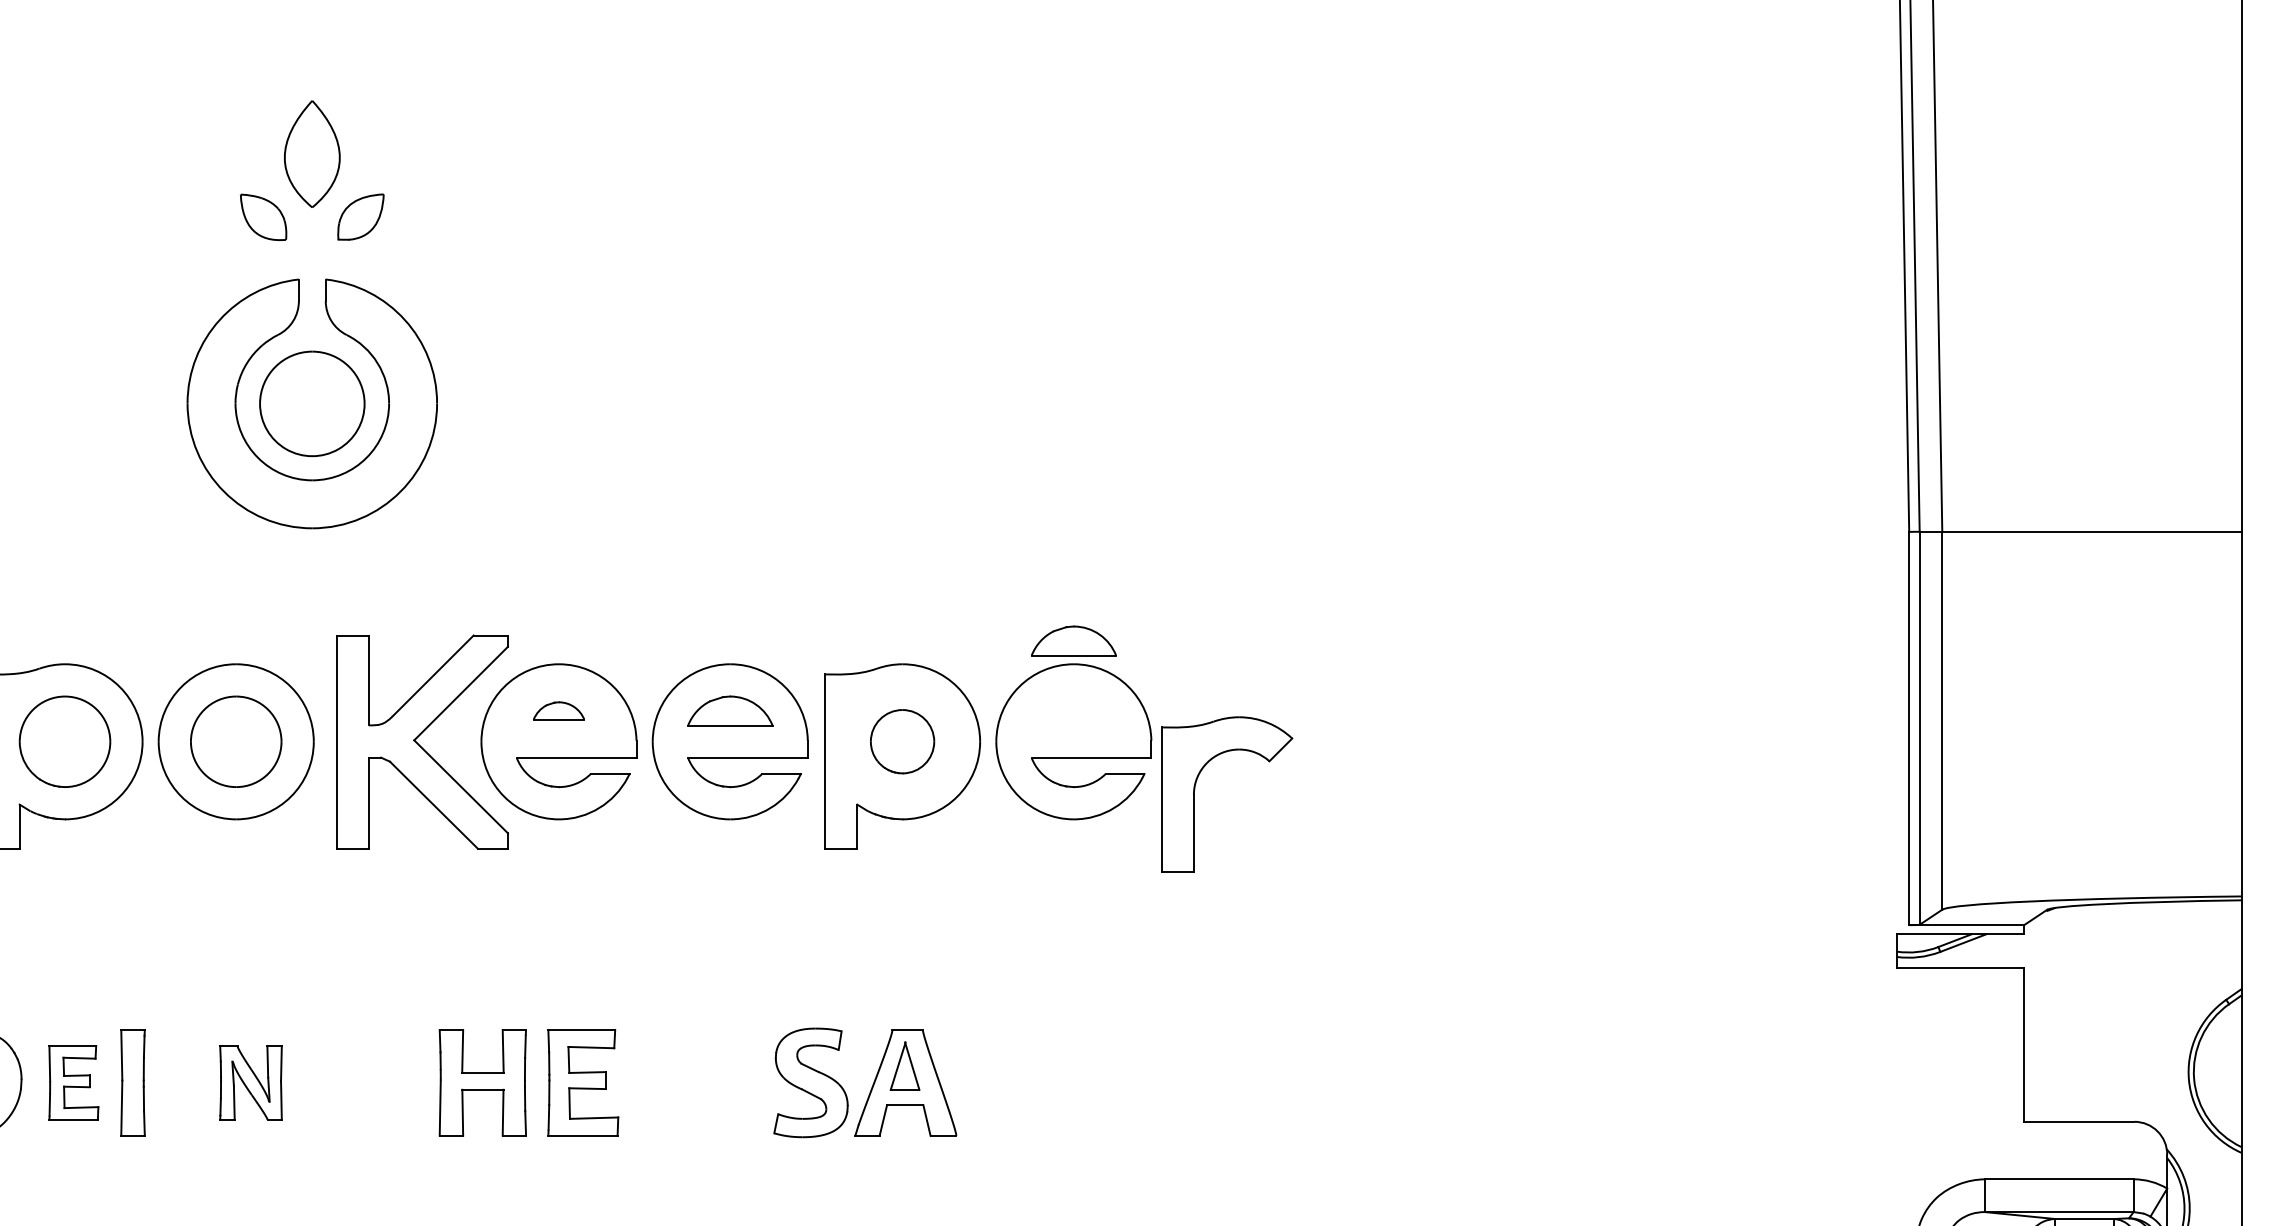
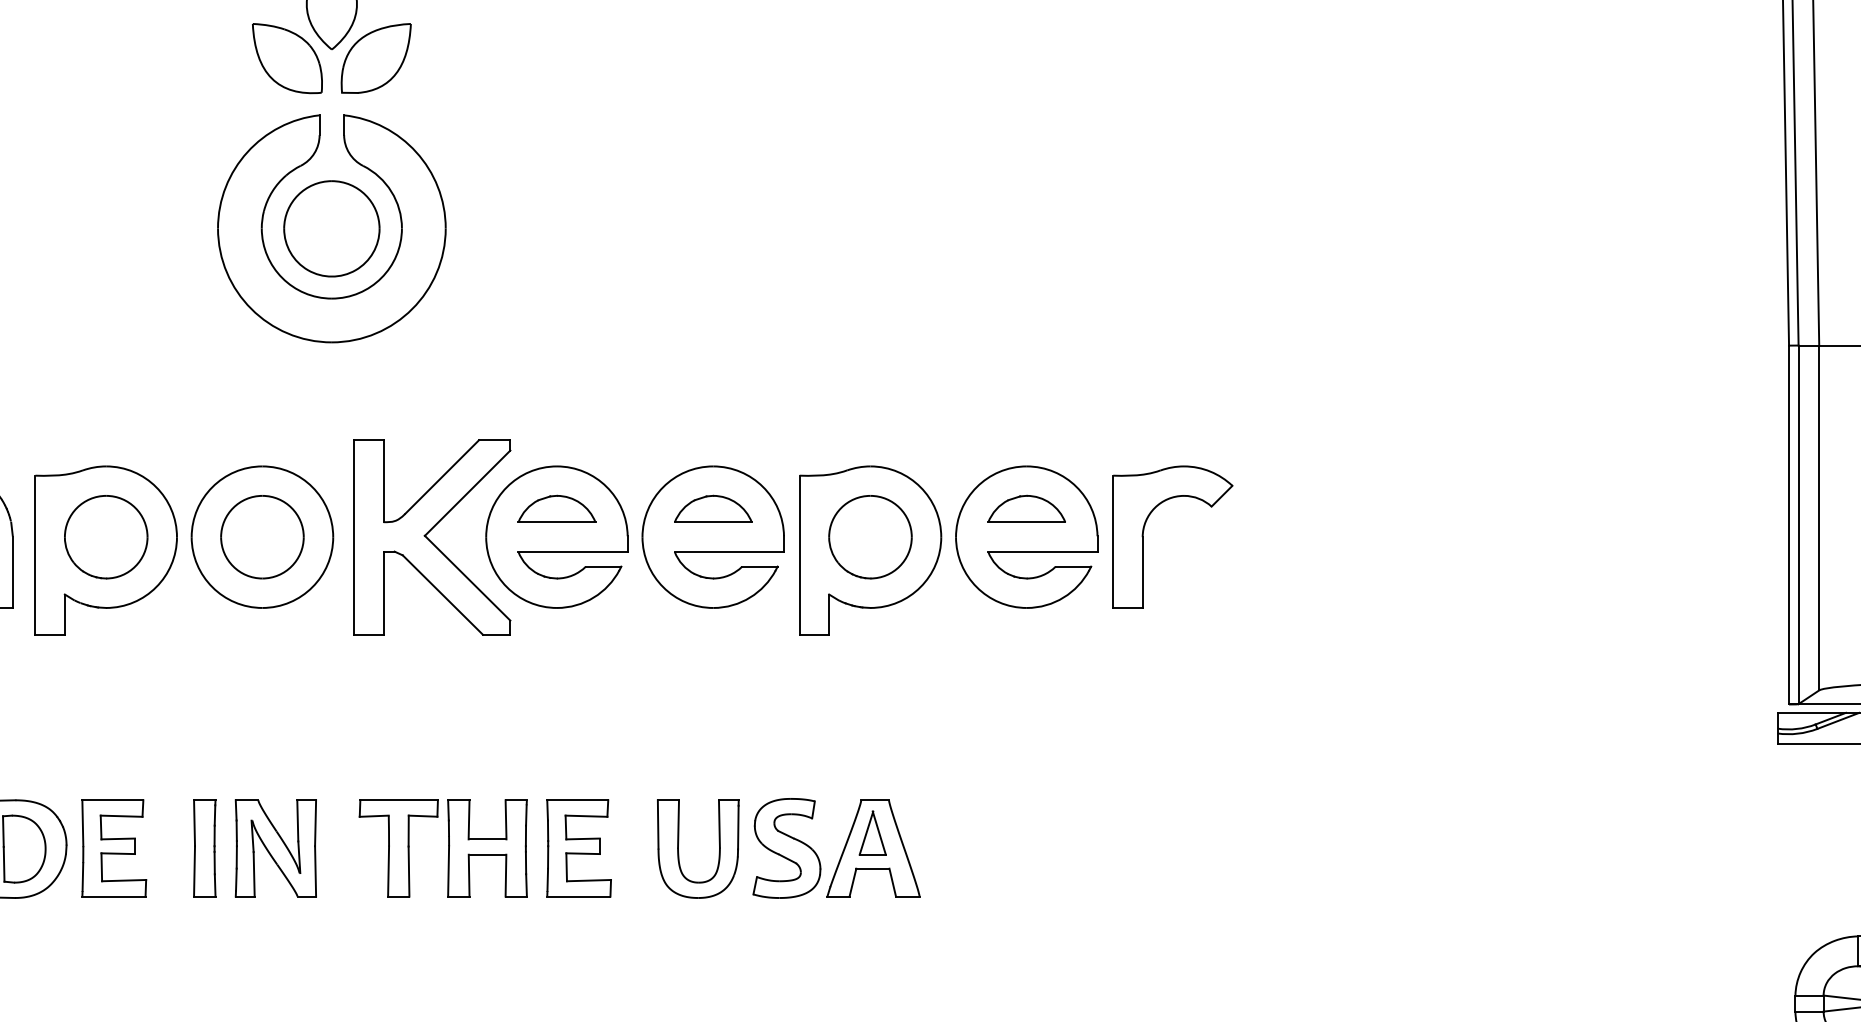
part: (360, 216) -> (375, 57), size x1.67
part: (263, 217) -> (287, 58), size x1.67
part: (1073, 640) -> (1026, 508), moved
part: (558, 710) -> (556, 508), size x1.67
part: (902, 741) -> (870, 536), size x1.43
part: (1195, 789) -> (1144, 532), moved
part: (73, 1082) -> (113, 848), size x1.43
part: (132, 1082) -> (204, 848), moved
part: (250, 1082) -> (275, 848), size x1.43
part: (385, 1082) -> (398, 848), added
part: (692, 1083) -> (678, 848), added

